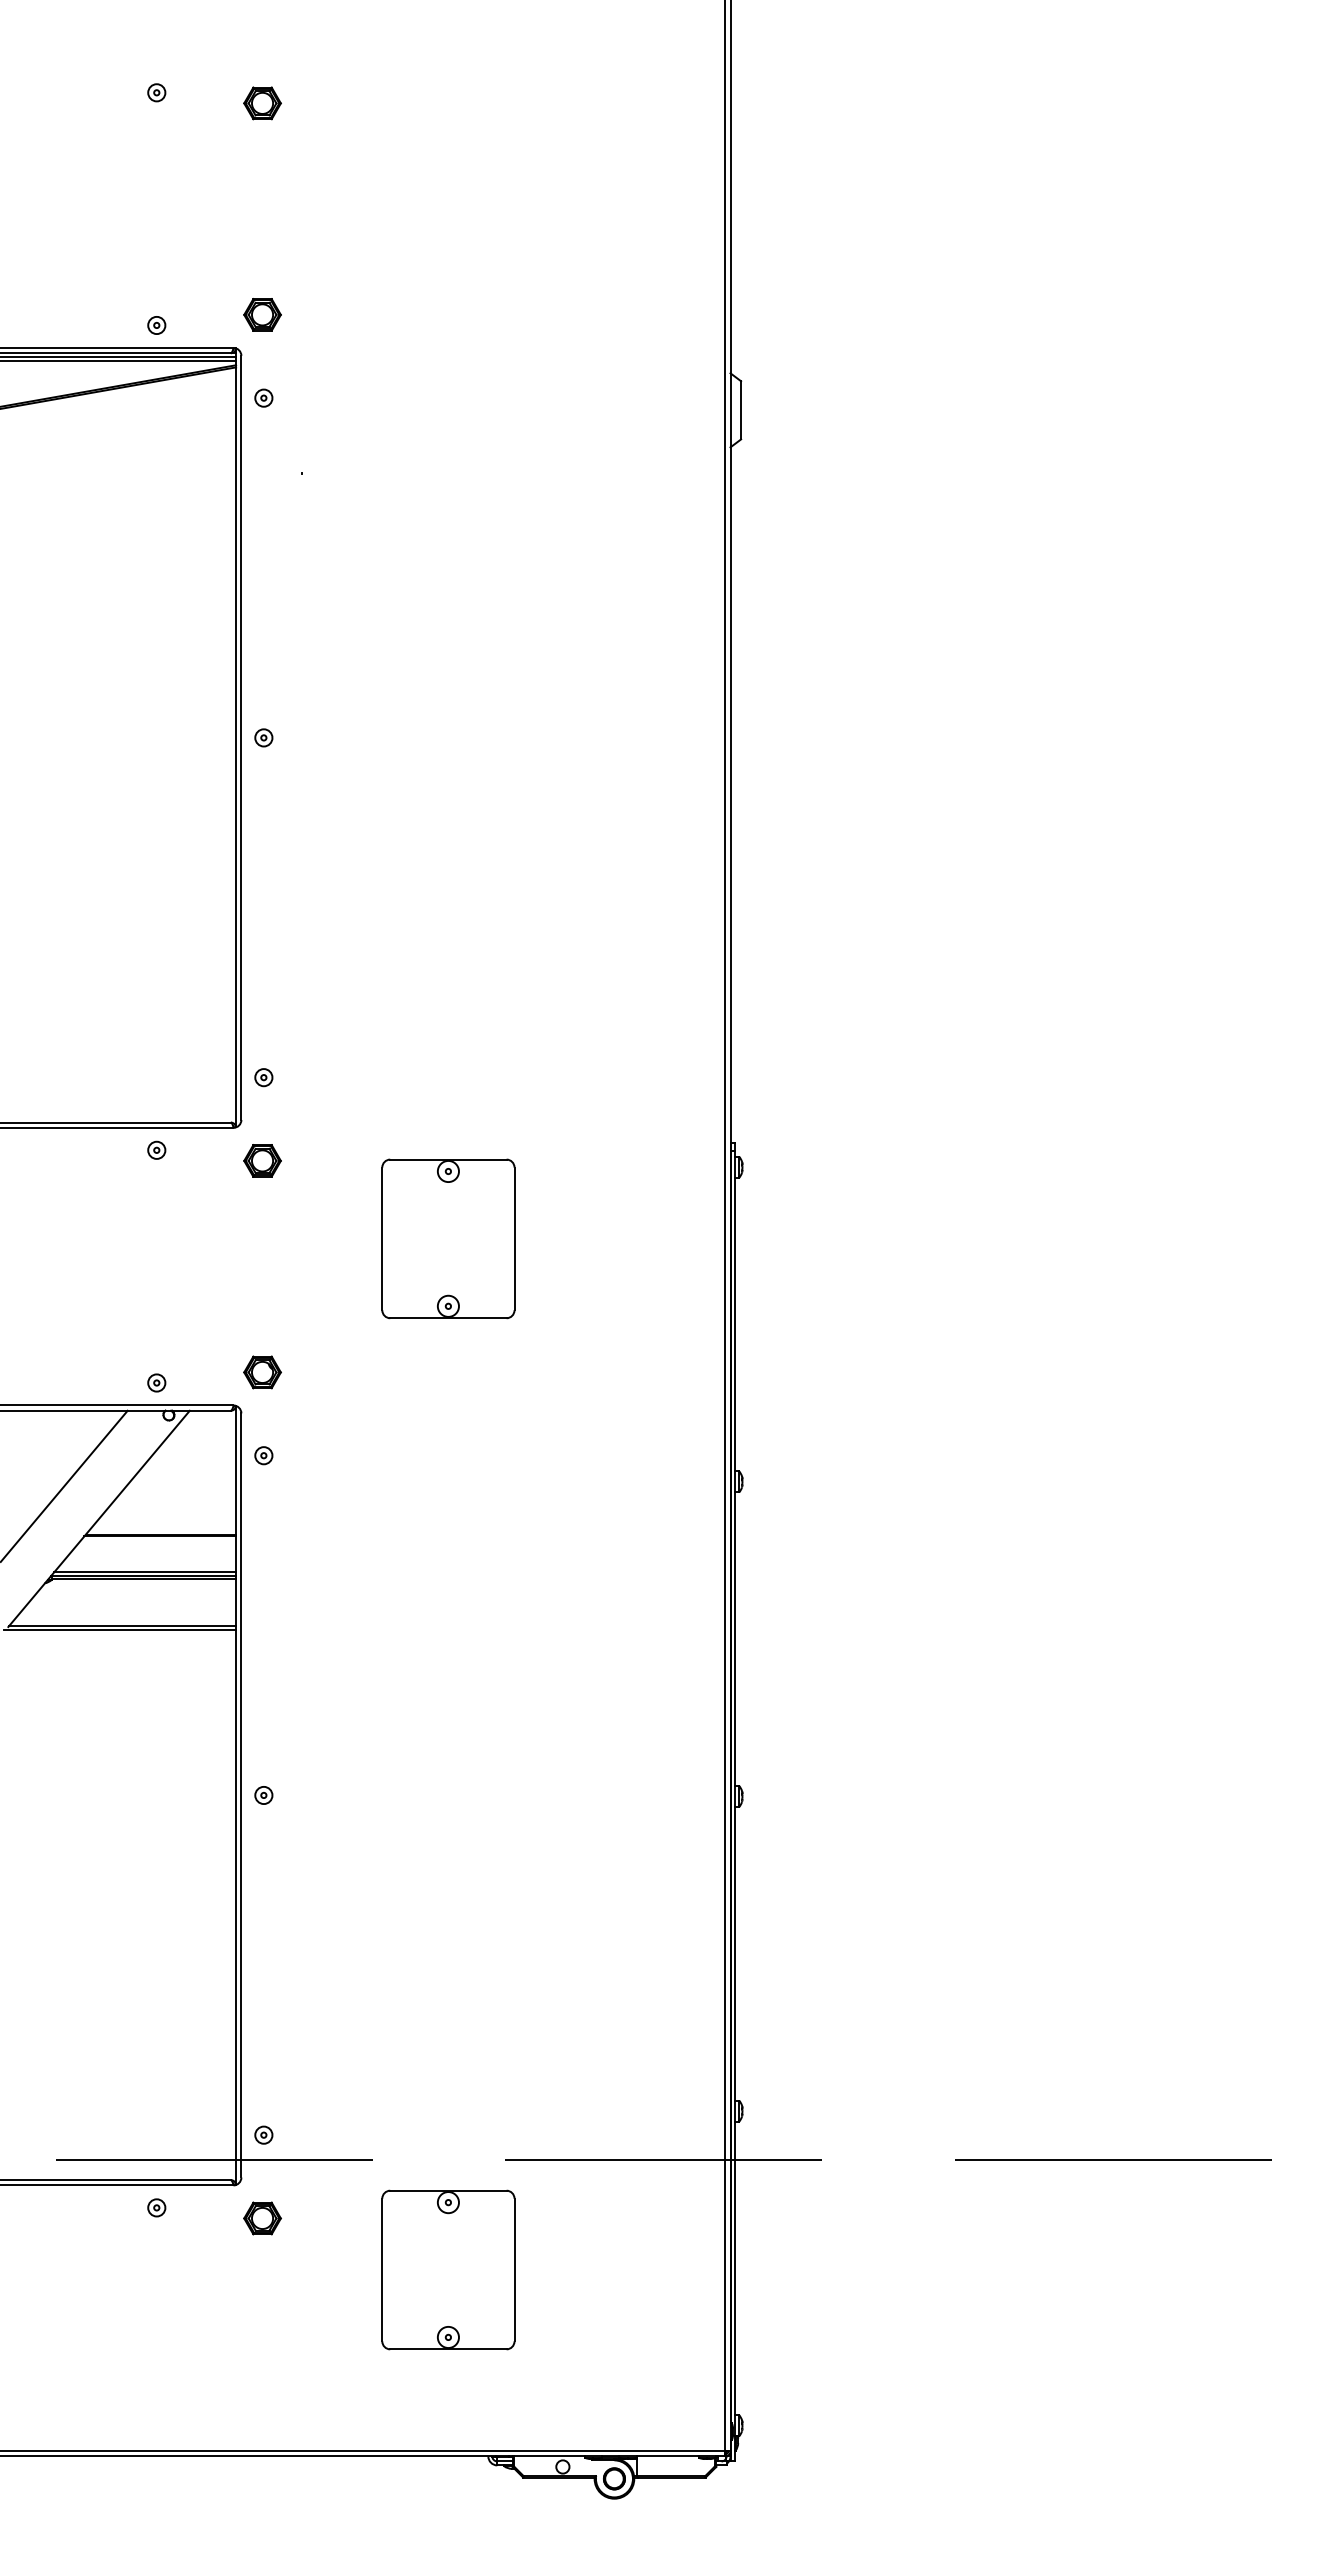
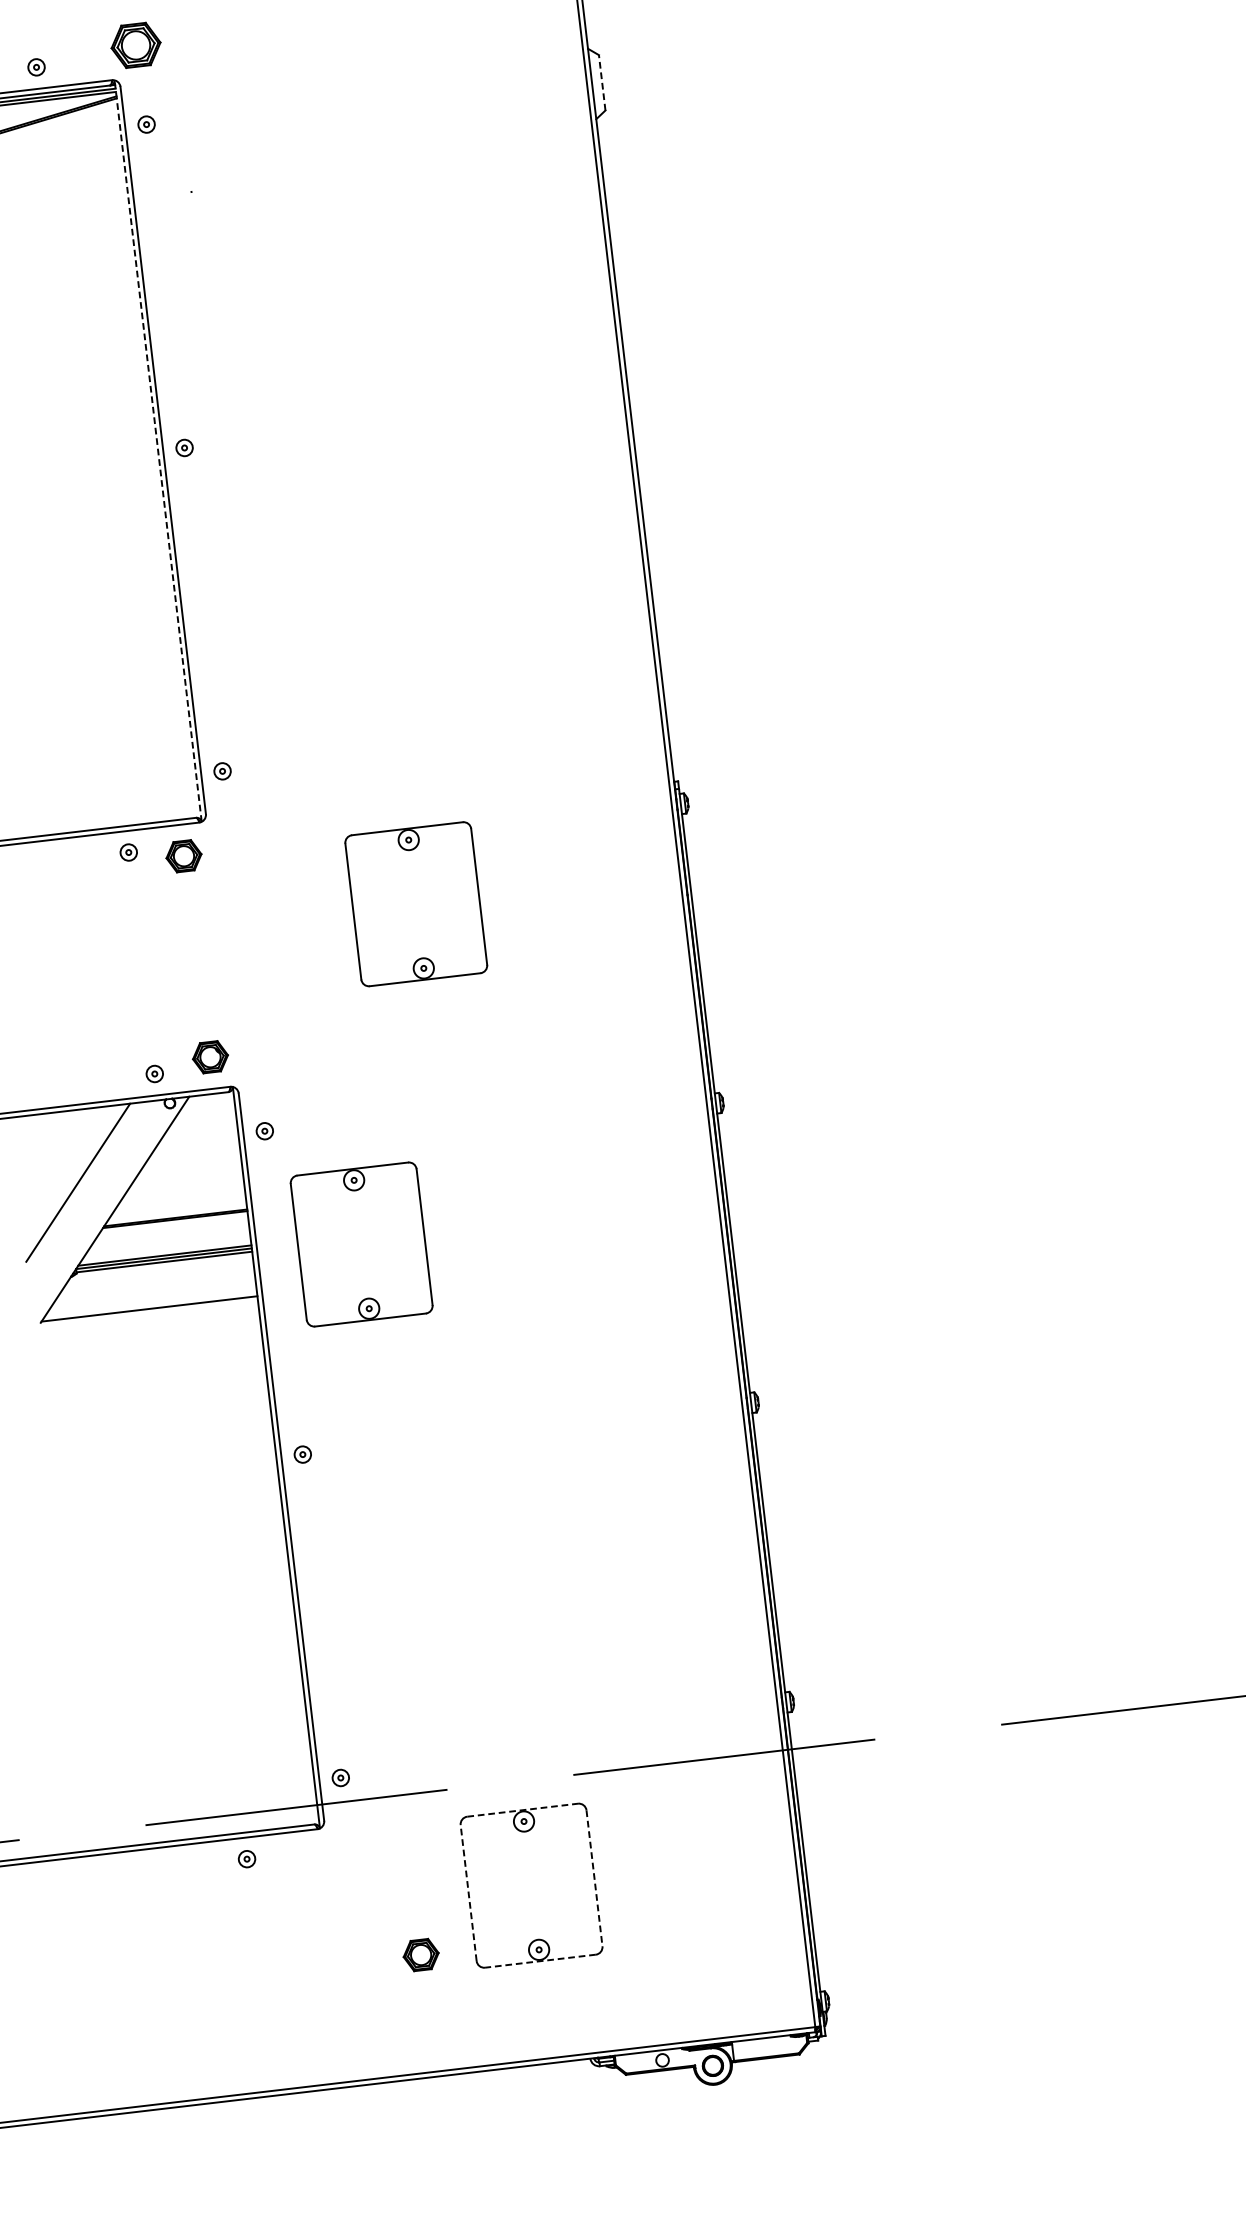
part: (262, 314) -> (135, 45), size x1.4
line: (741, 409) -> (602, 81), solid -> dashed
line: (236, 737) -> (158, 450), solid -> dashed
part: (262, 1160) -> (183, 855), moved
part: (262, 1372) -> (210, 1057), moved
part: (350, 1584) -> (361, 1244), added
line: (120, 1629) -> (147, 1312), removed
line: (448, 2190) -> (522, 1809), solid -> dashed
part: (262, 2218) -> (421, 1955), moved
line: (382, 2269) -> (468, 1892), solid -> dashed
line: (514, 2270) -> (594, 1878), solid -> dashed
line: (447, 2349) -> (539, 1961), solid -> dashed

